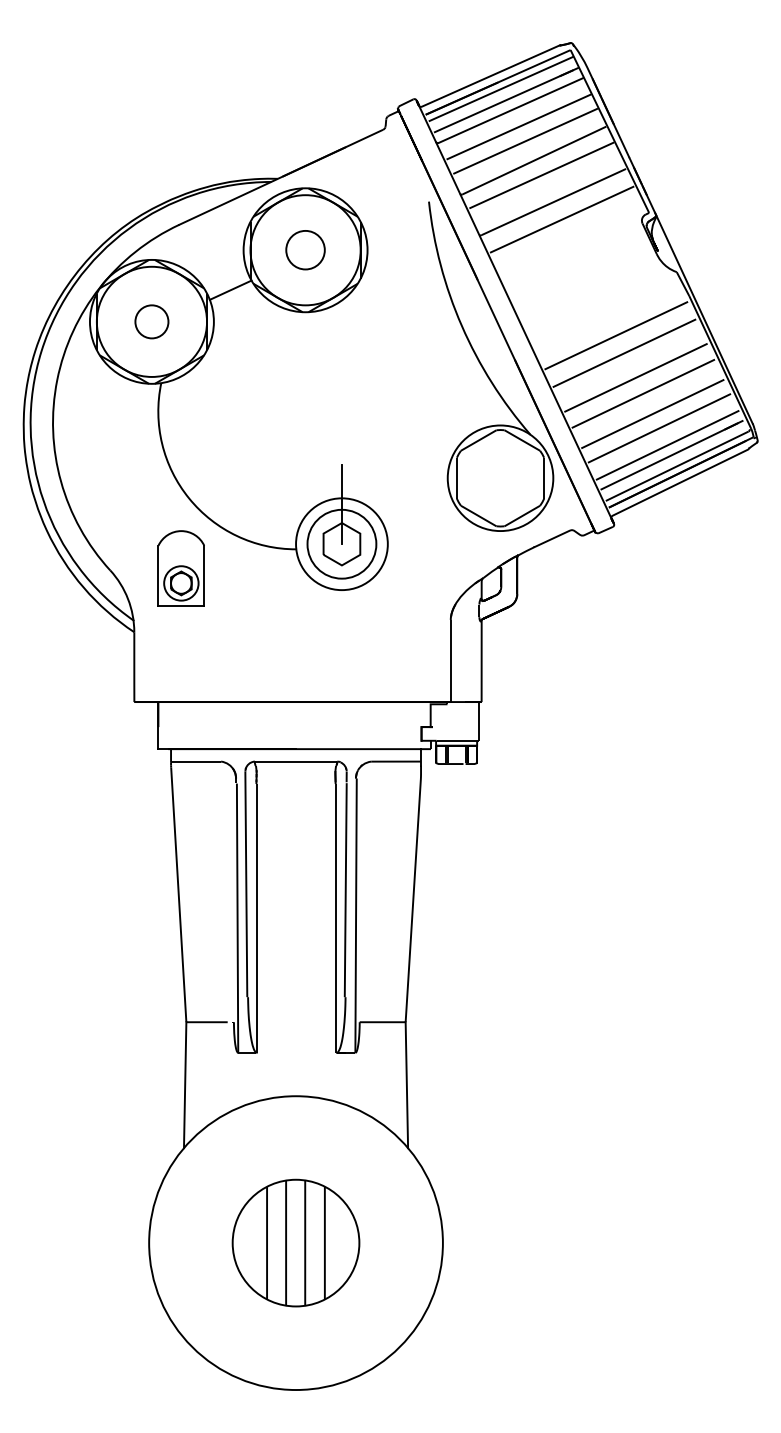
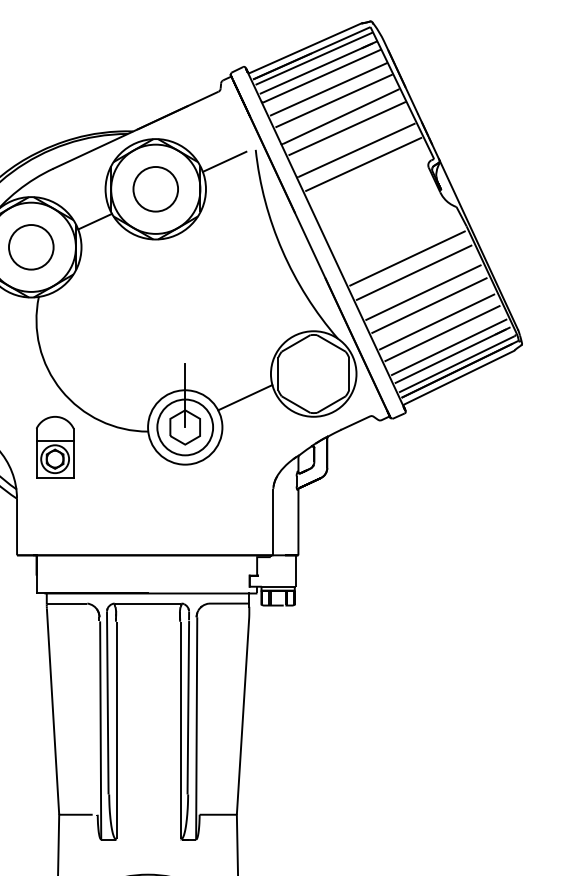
line: (390, 216) -> (224, 161), added
circle: (305, 249) -> (155, 188), size x1.43
circle: (151, 321) -> (30, 247), size x1.67
line: (415, 507) -> (244, 397), added
line: (181, 560) -> (55, 440), added

